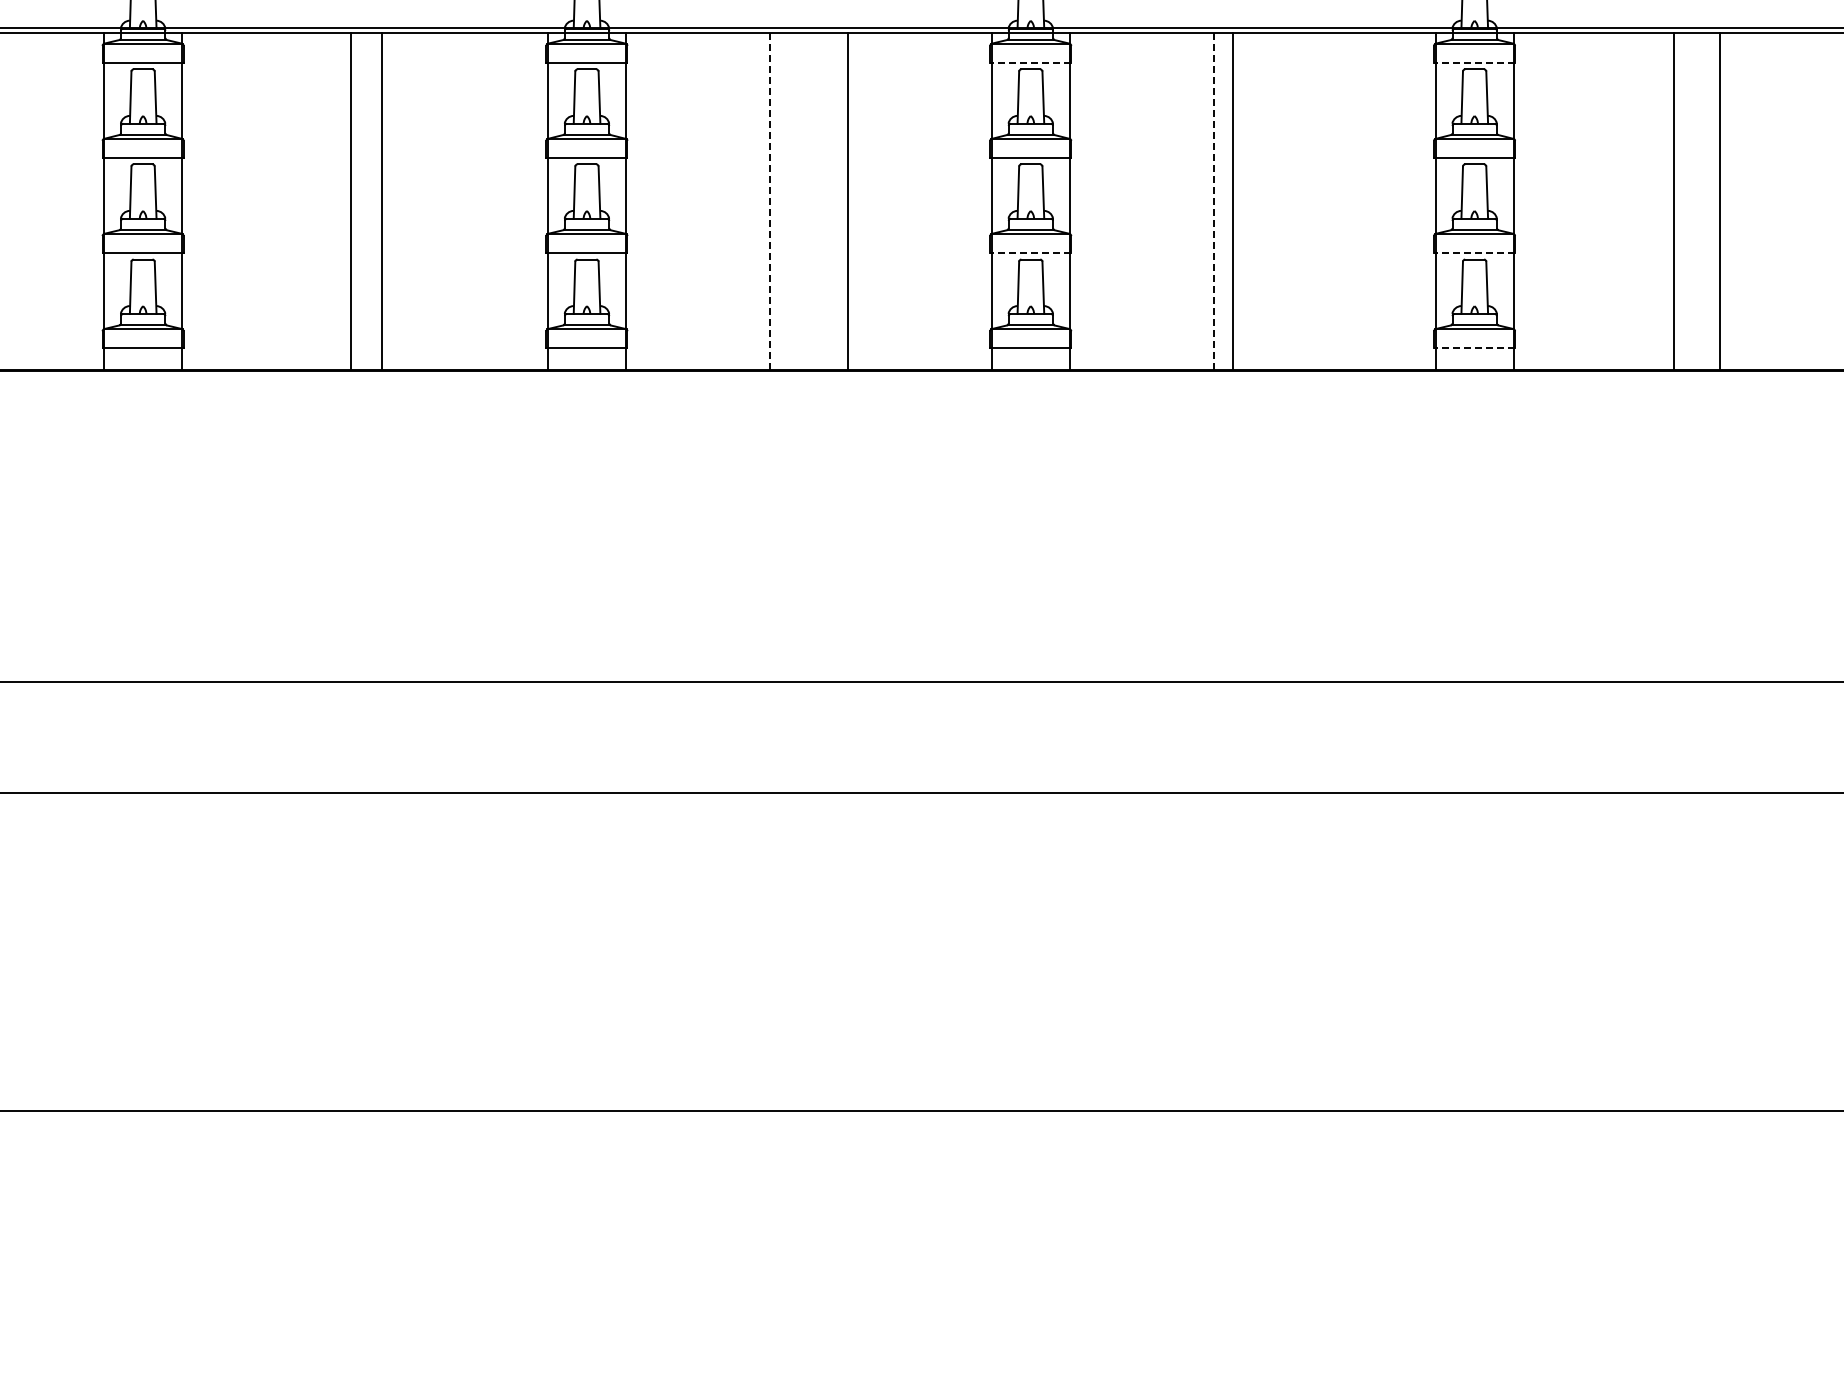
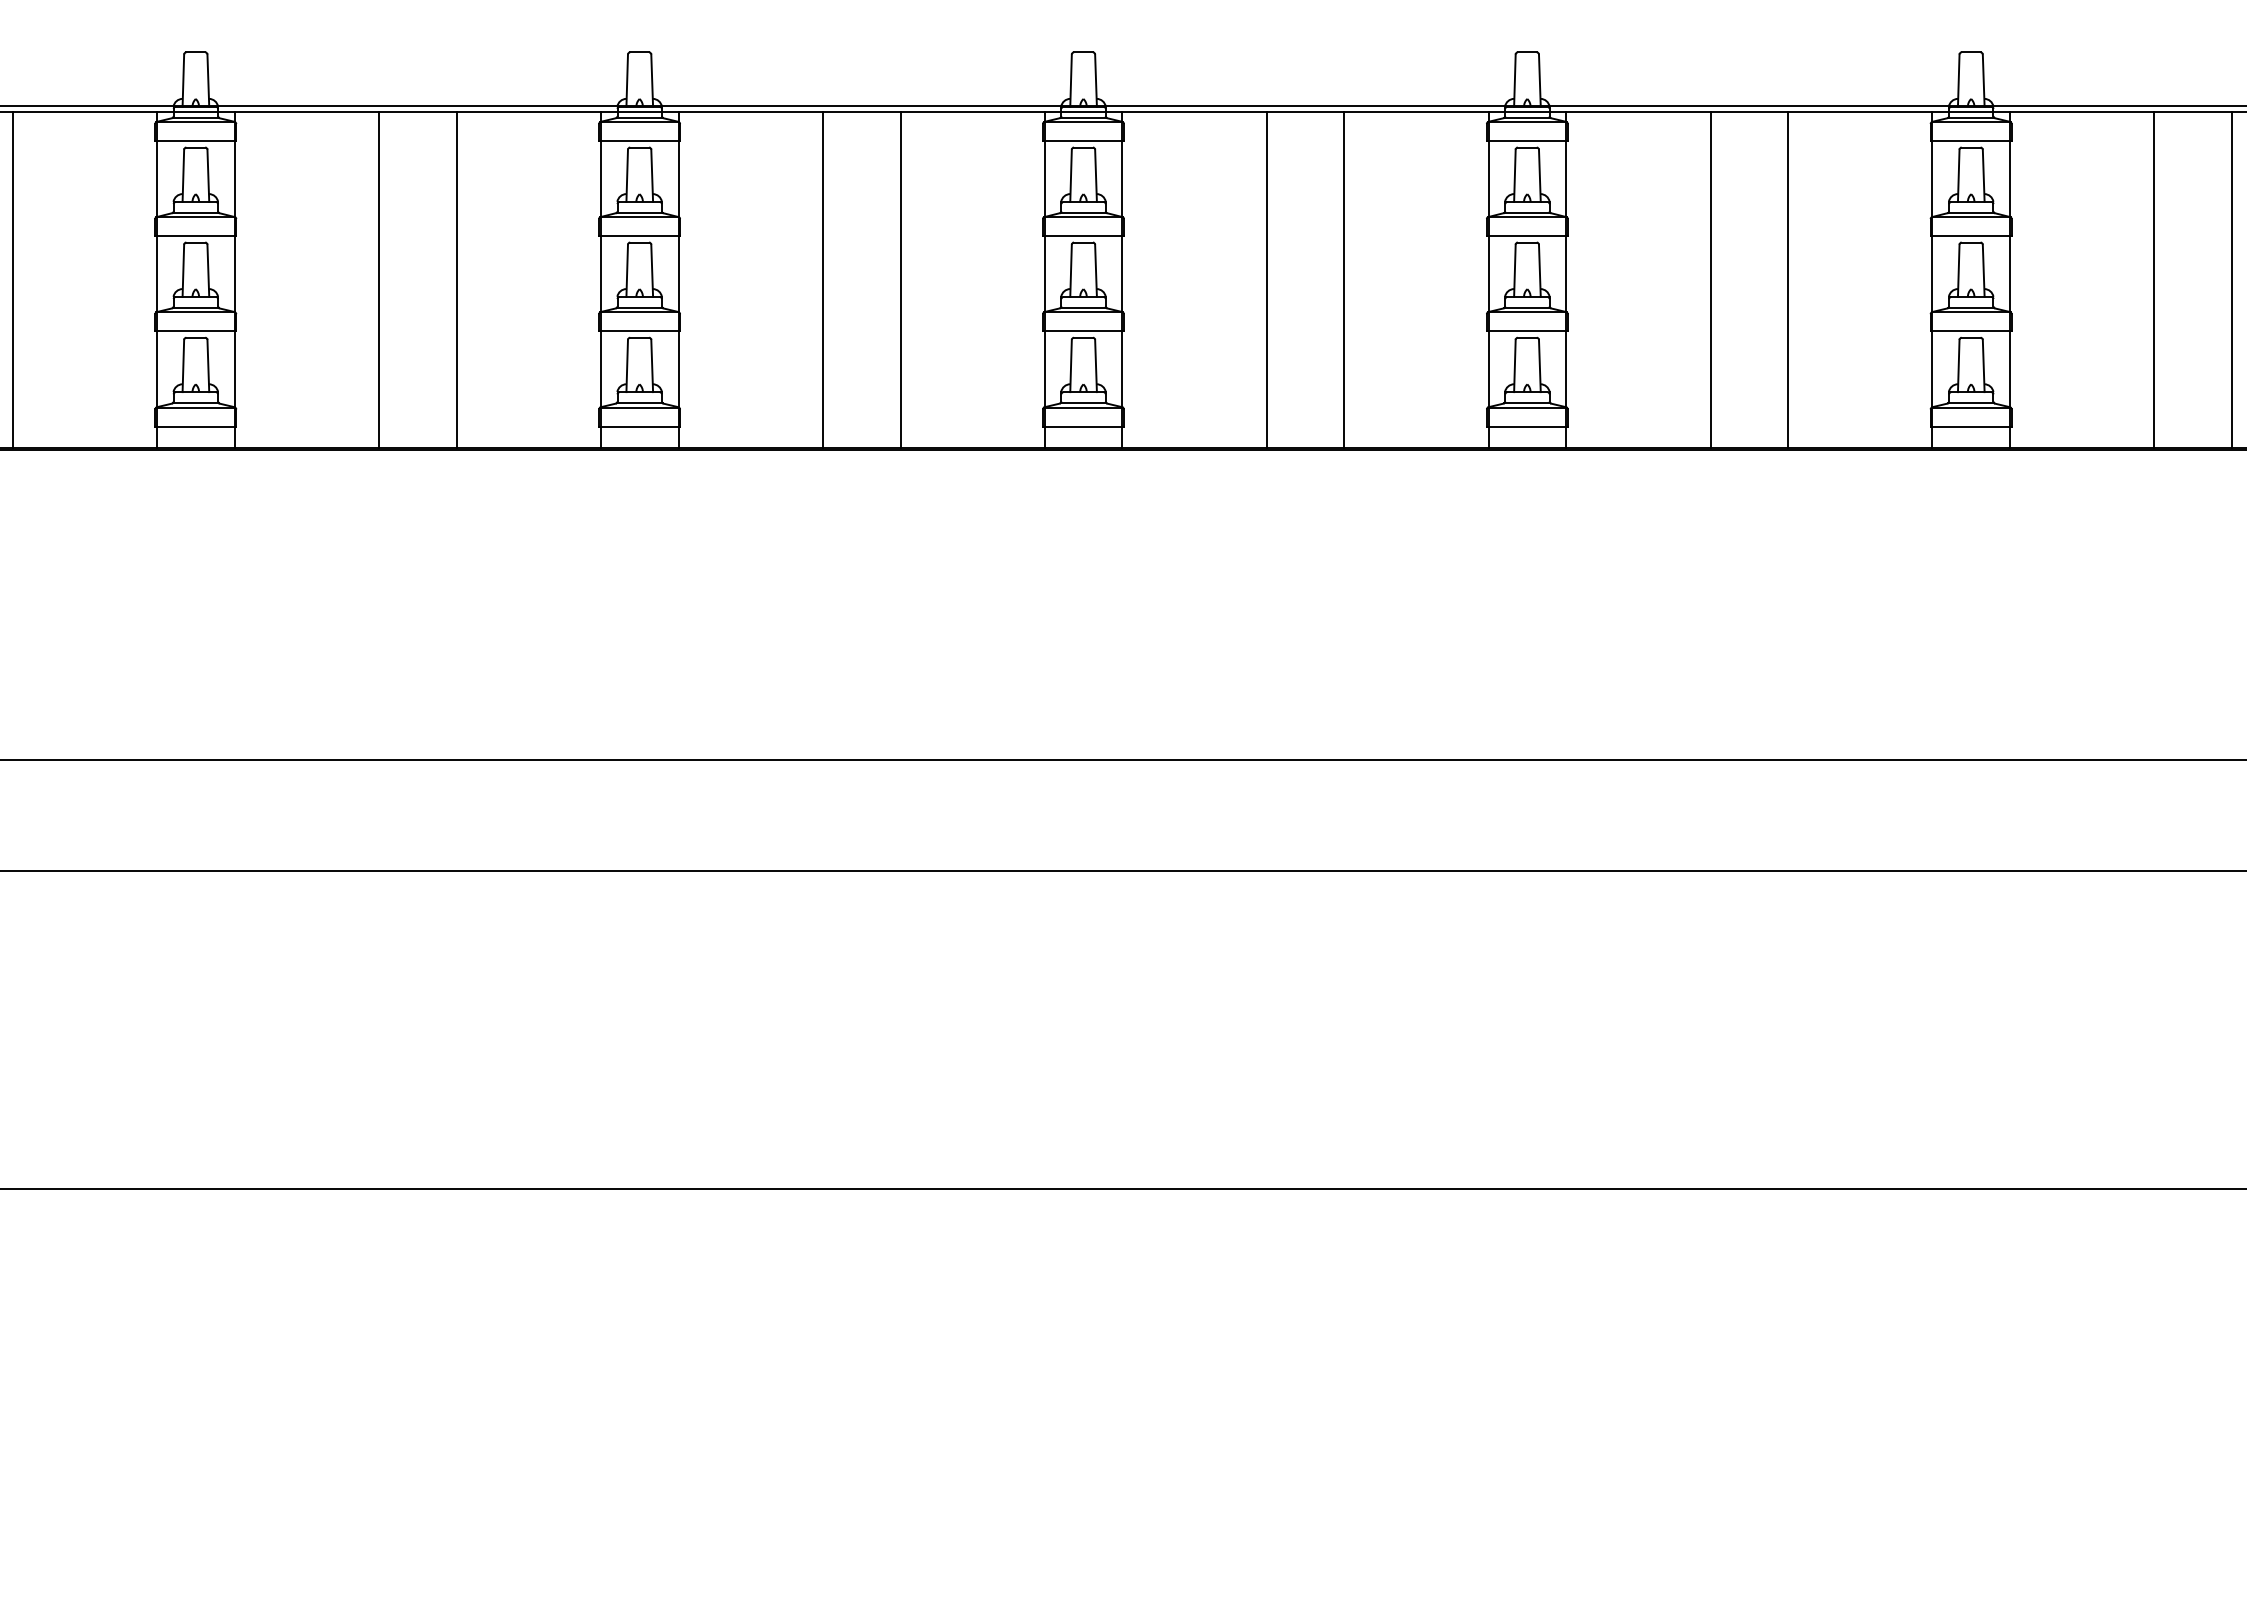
line: (1030, 63) -> (1083, 141), dashed -> solid
line: (1474, 63) -> (1527, 141), dashed -> solid
line: (350, 201) -> (456, 279), moved
line: (382, 201) -> (379, 279), moved
line: (769, 201) -> (822, 279), dashed -> solid
line: (1213, 201) -> (1266, 279), dashed -> solid
line: (1232, 201) -> (1344, 279), moved
line: (1673, 201) -> (1788, 279), moved
line: (1719, 201) -> (1710, 279), moved
line: (1030, 253) -> (1083, 331), dashed -> solid
line: (1474, 253) -> (1527, 331), dashed -> solid
line: (1474, 348) -> (1527, 426), dashed -> solid

